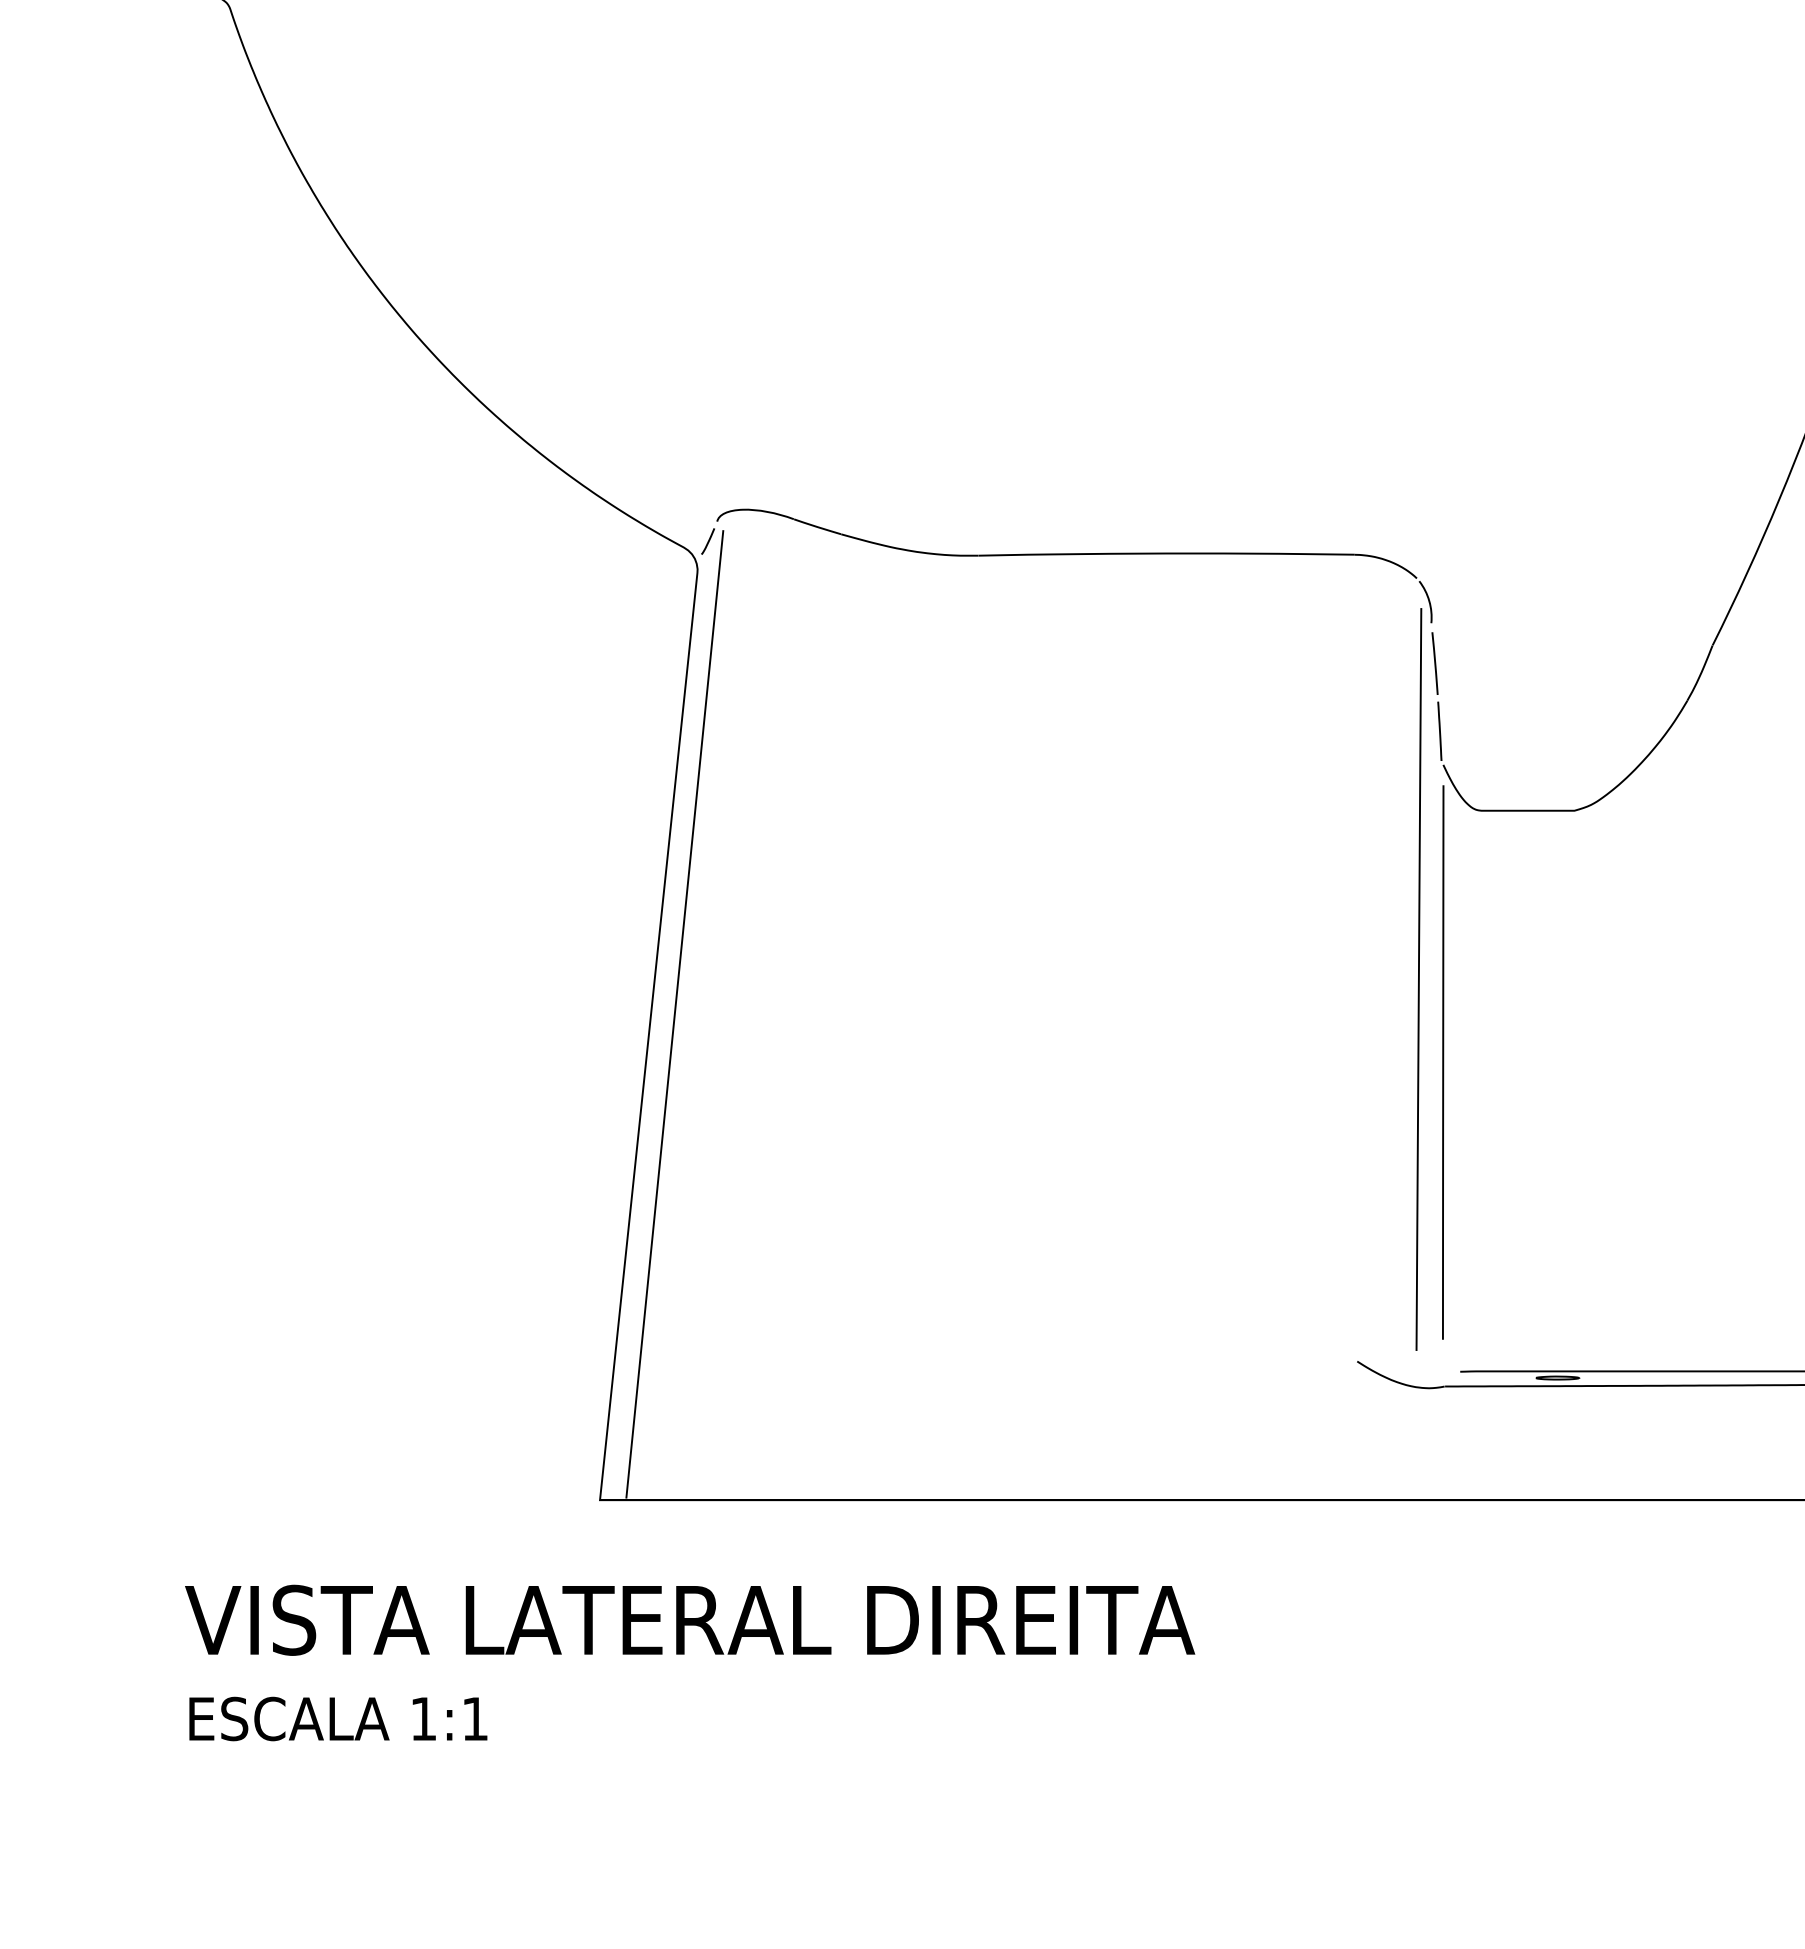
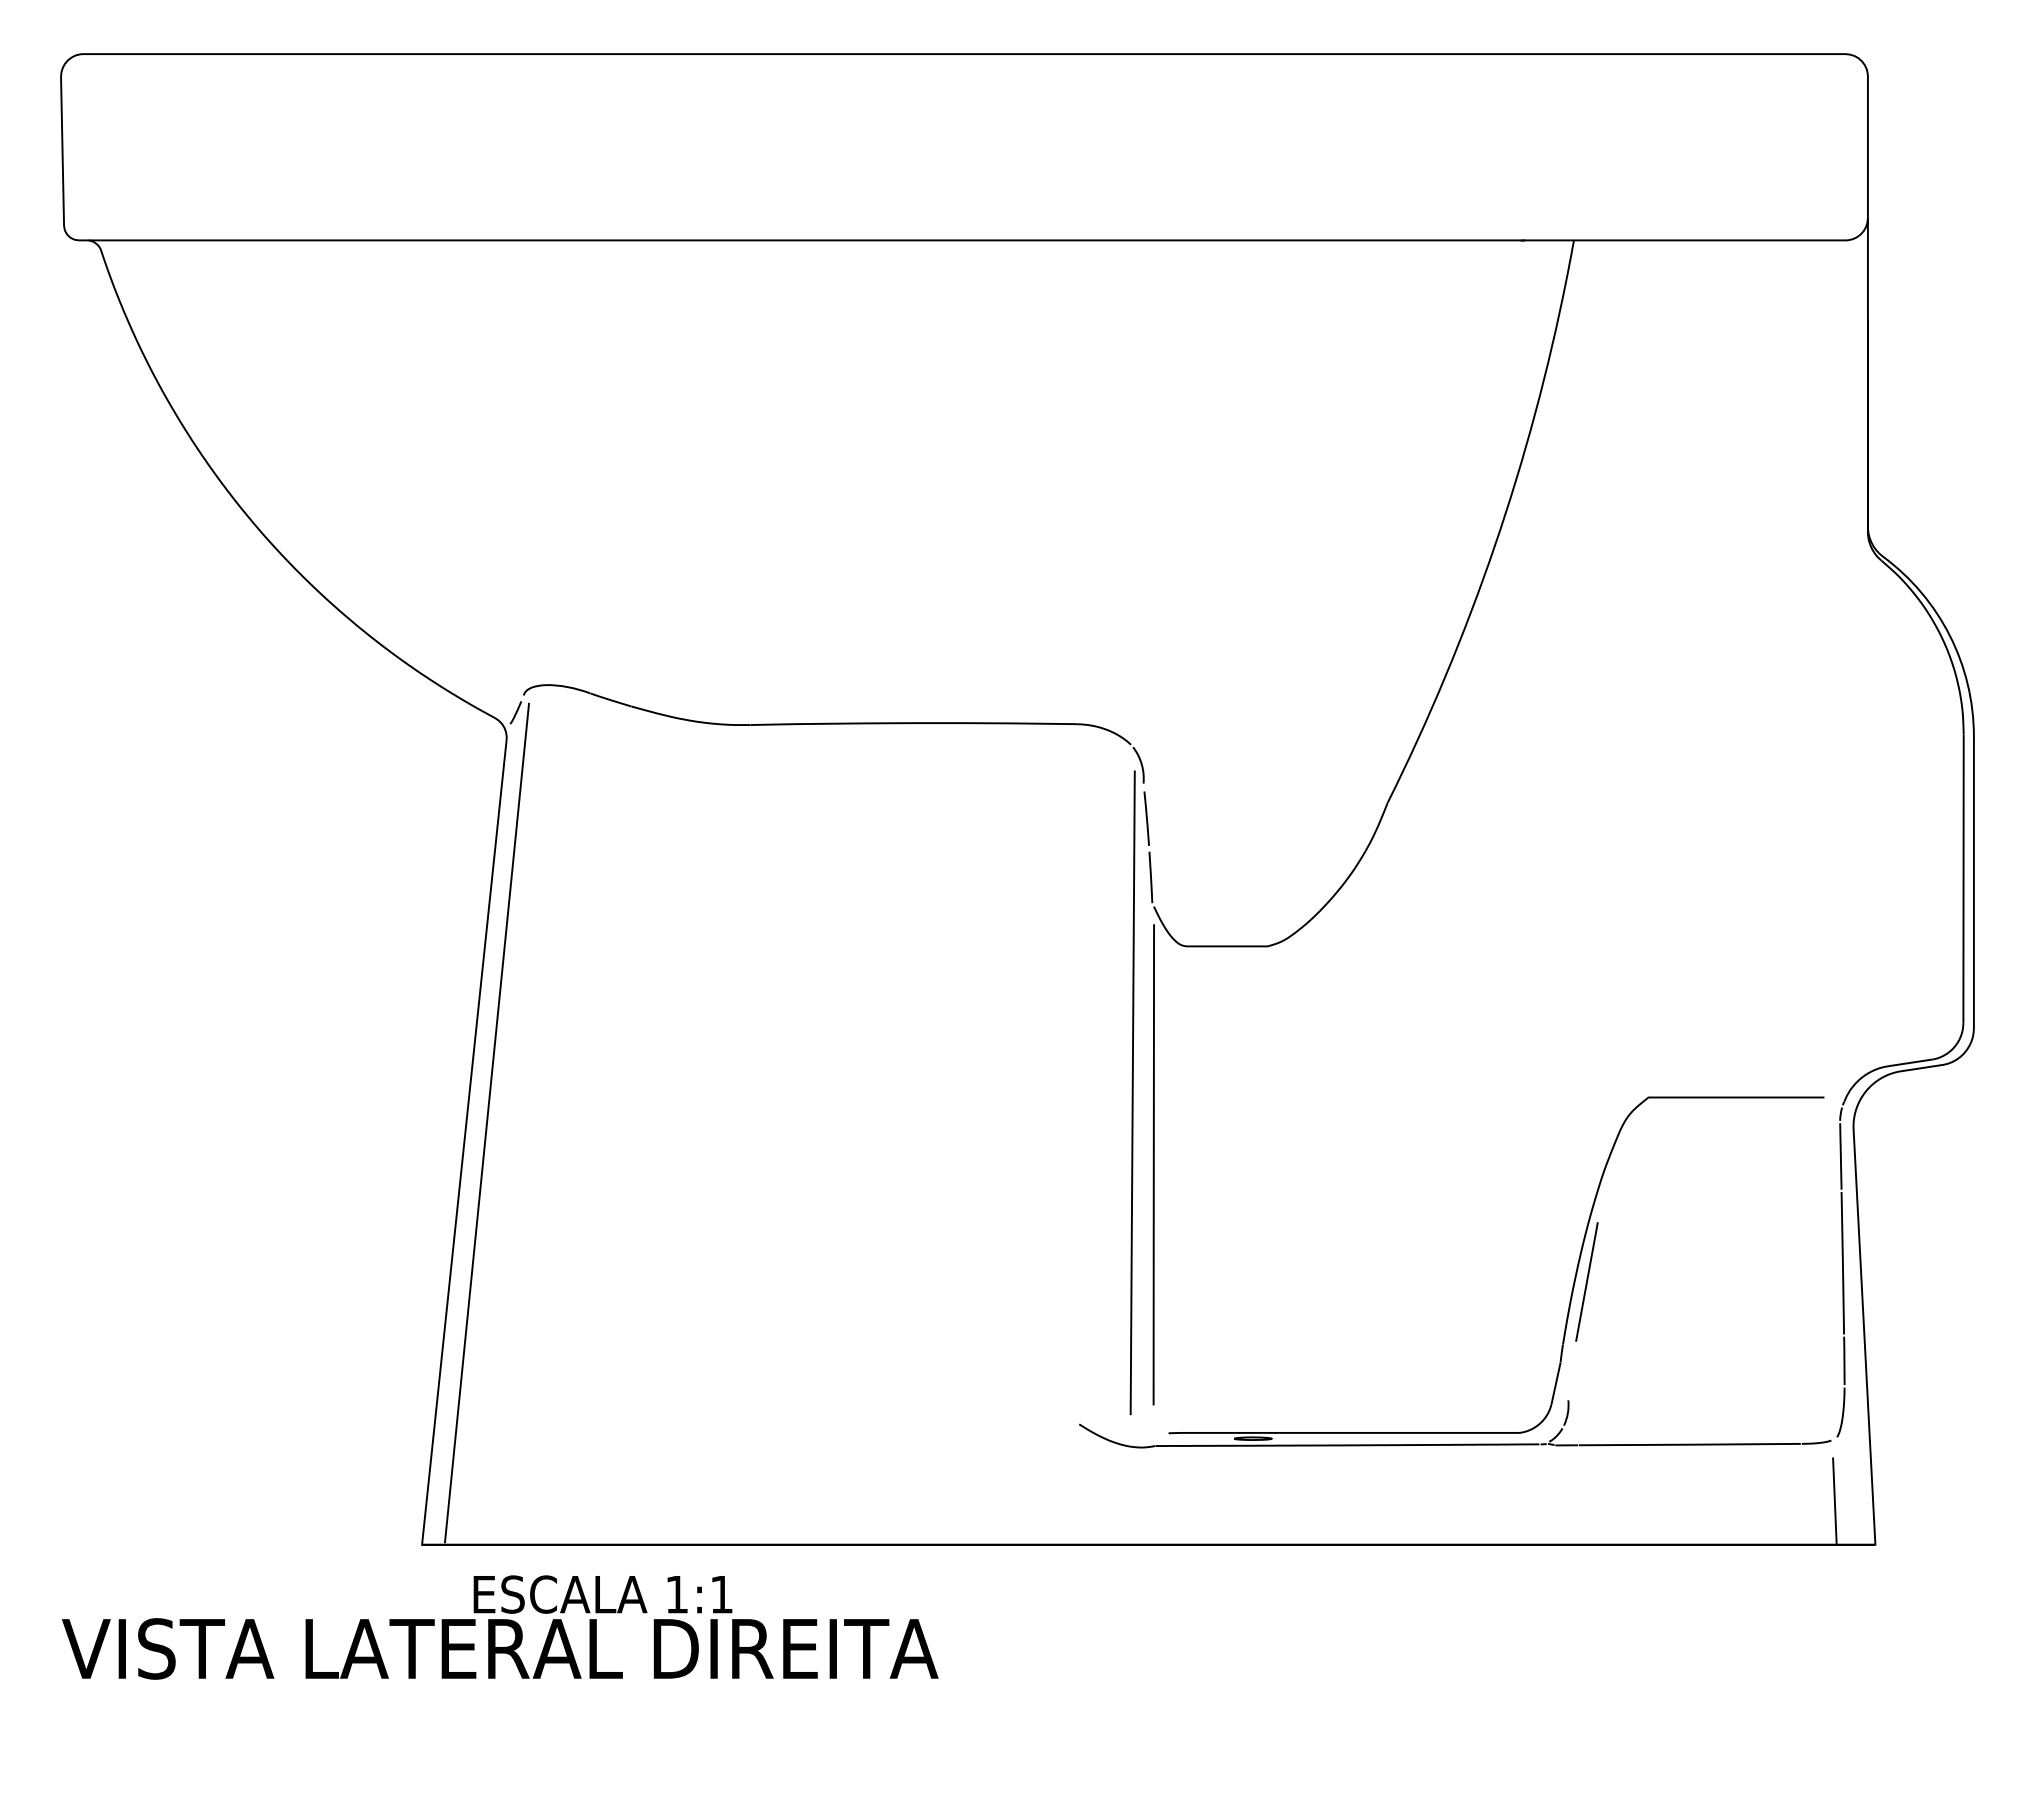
text: (337, 1718) -> (602, 1594), moved

